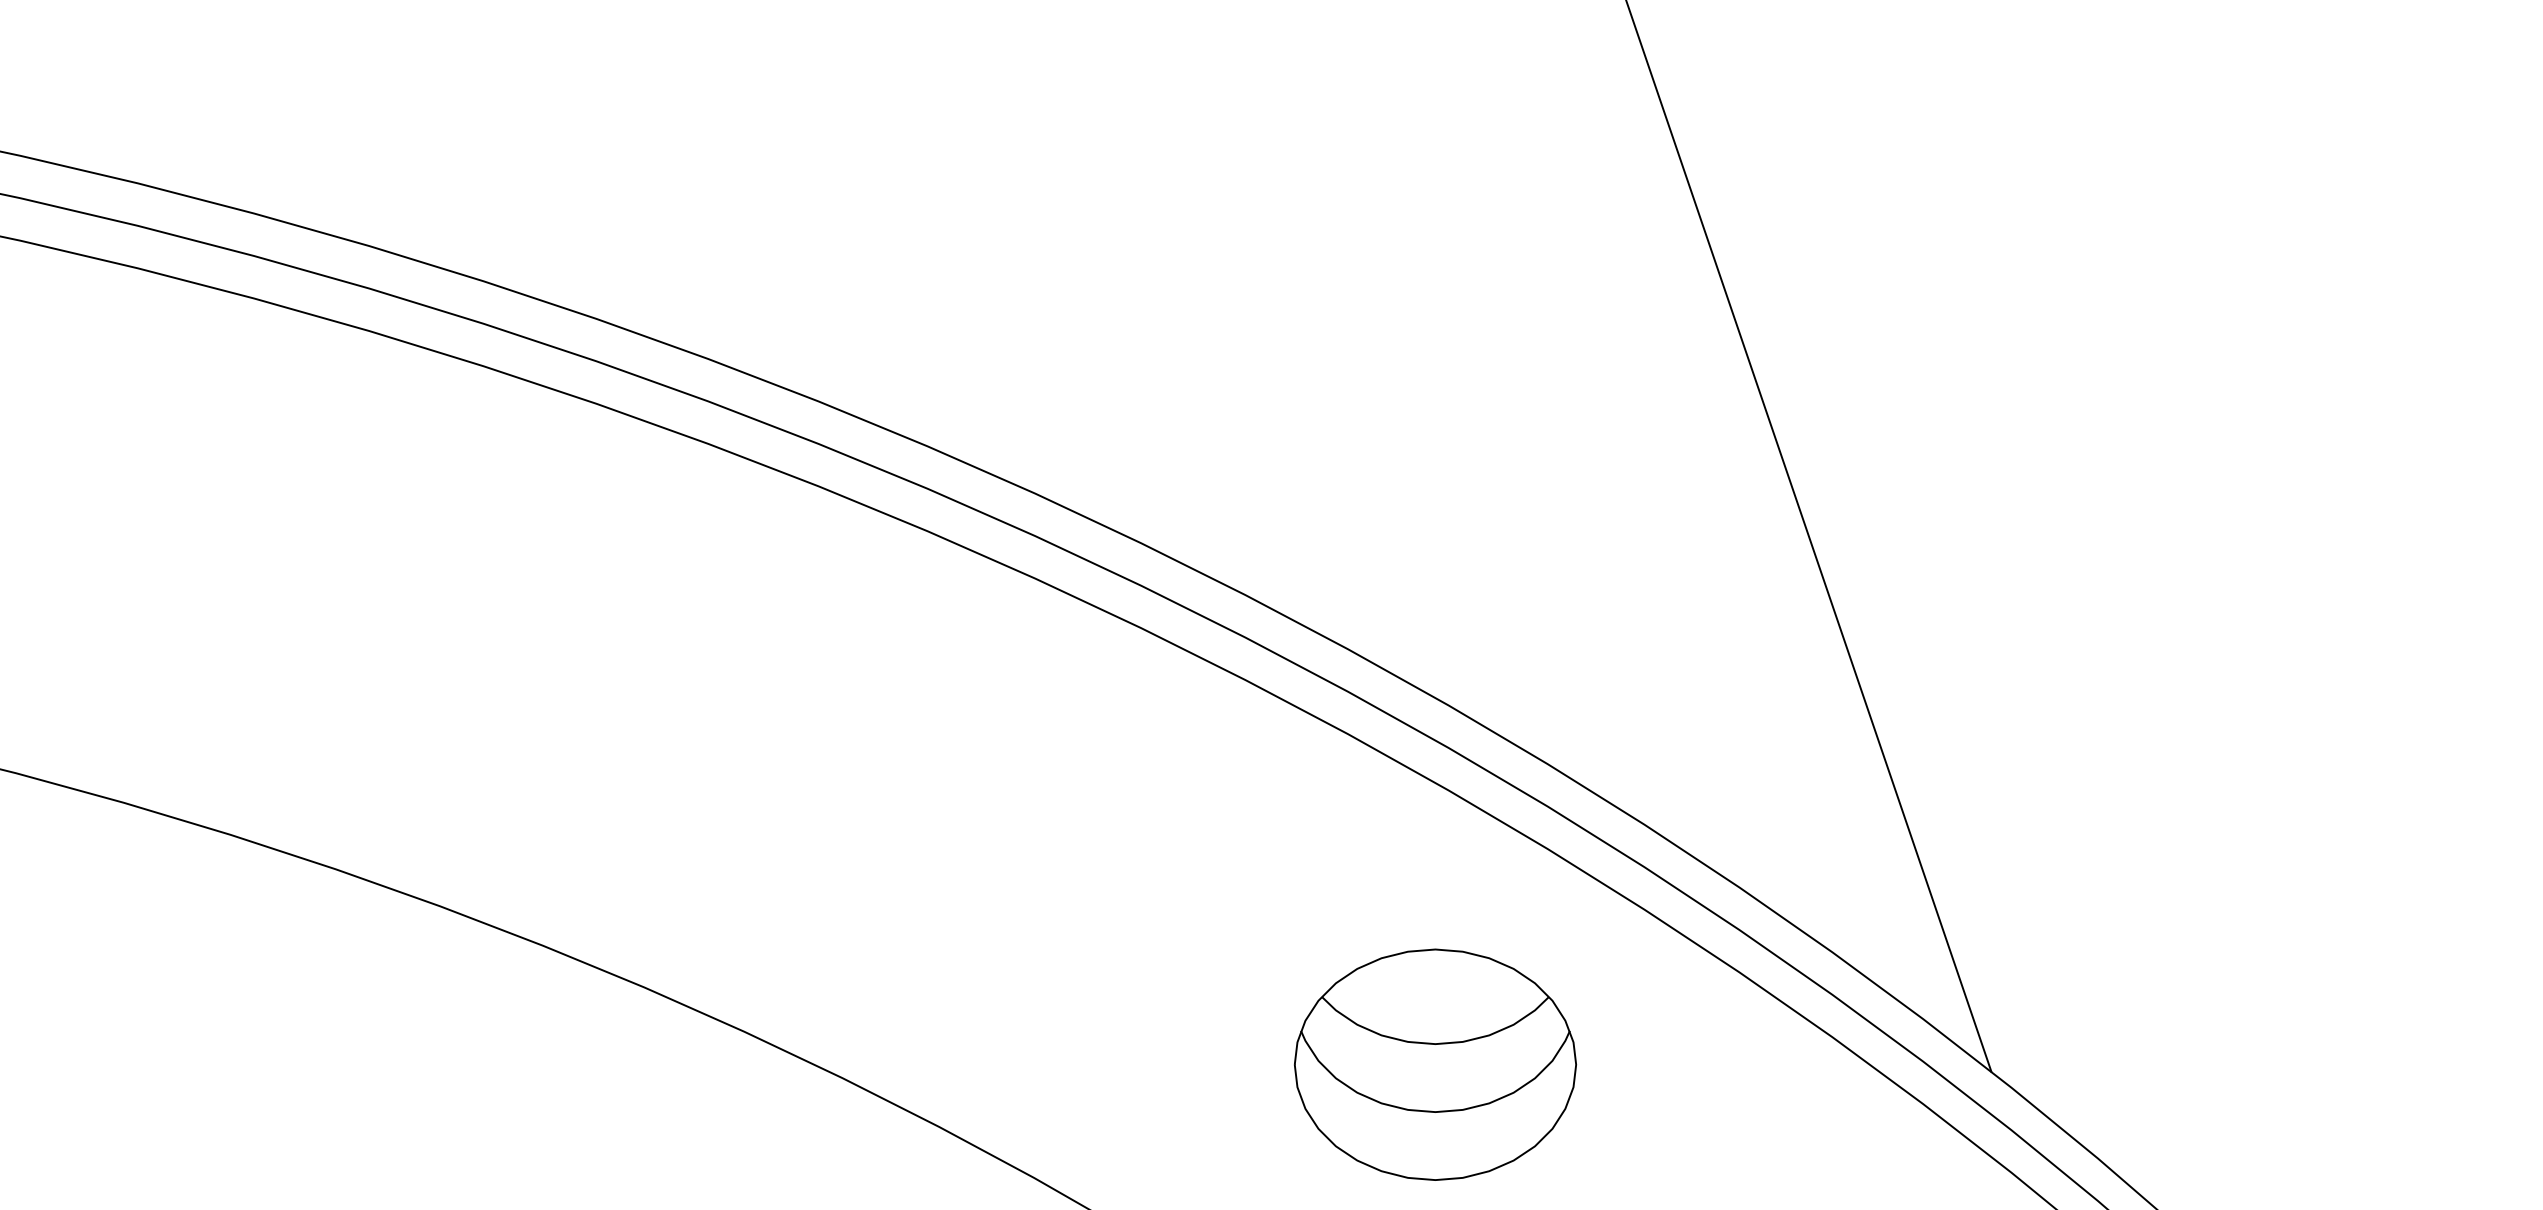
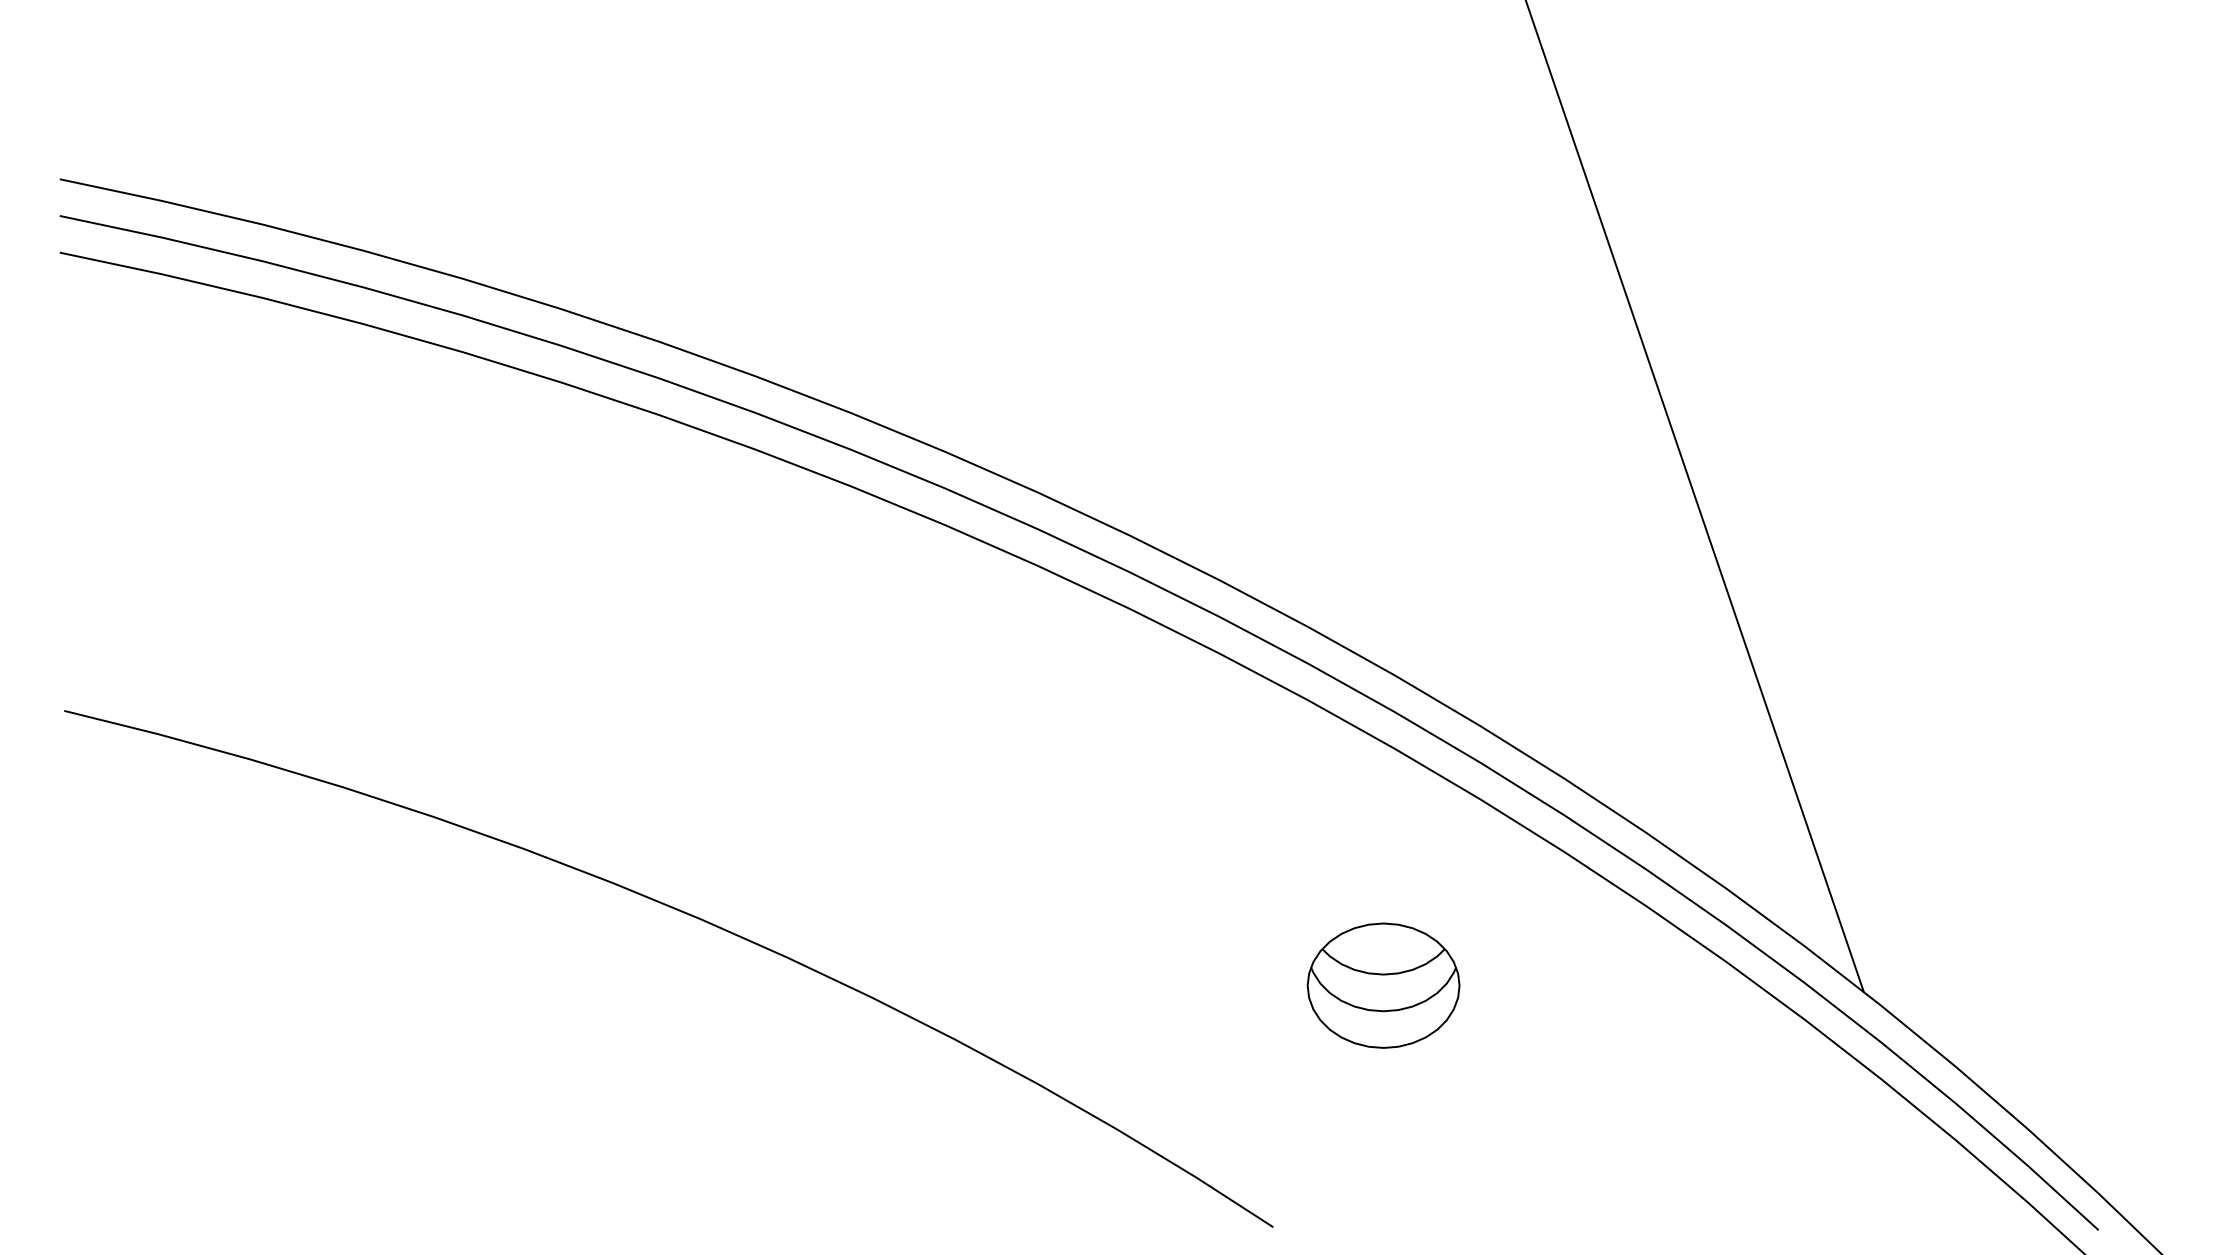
part: (1435, 1064) -> (1383, 985), size x0.62

